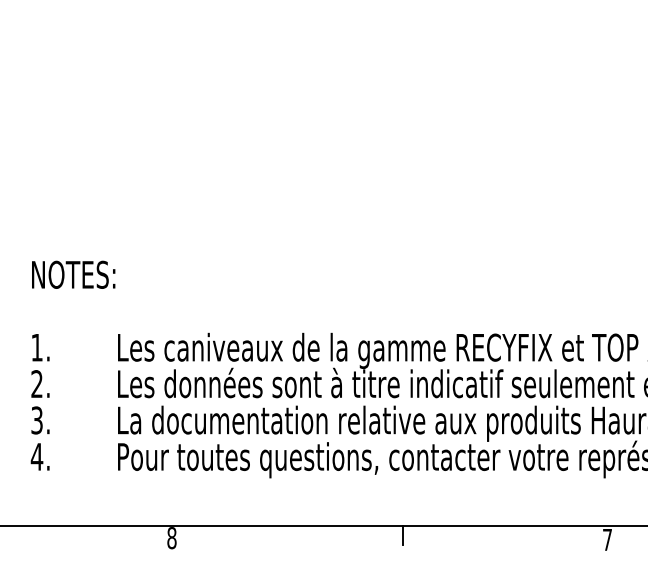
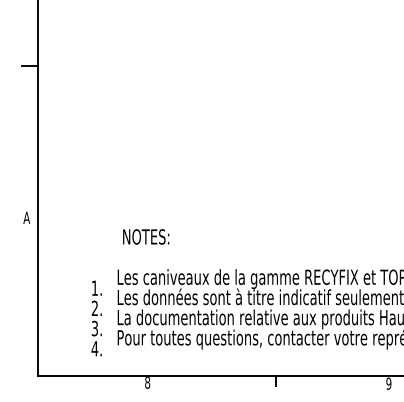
text: (74, 274) -> (146, 236), moved
text: (39, 402) -> (96, 318), moved
text: (606, 539) -> (388, 383), 7 -> 9

